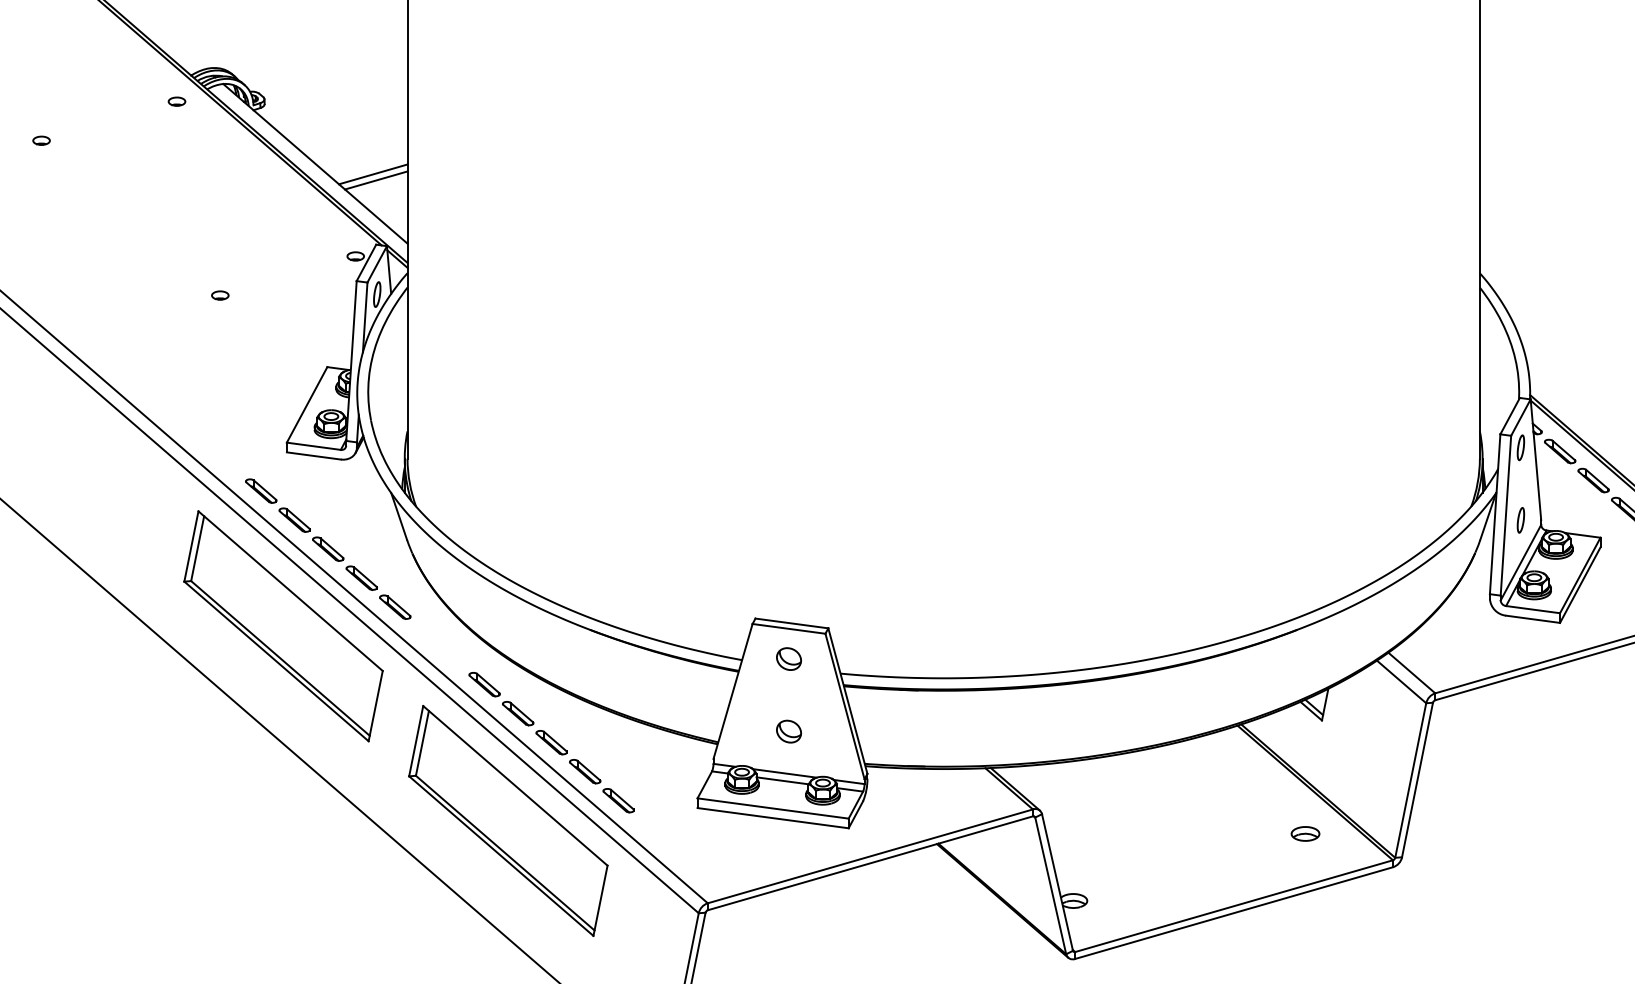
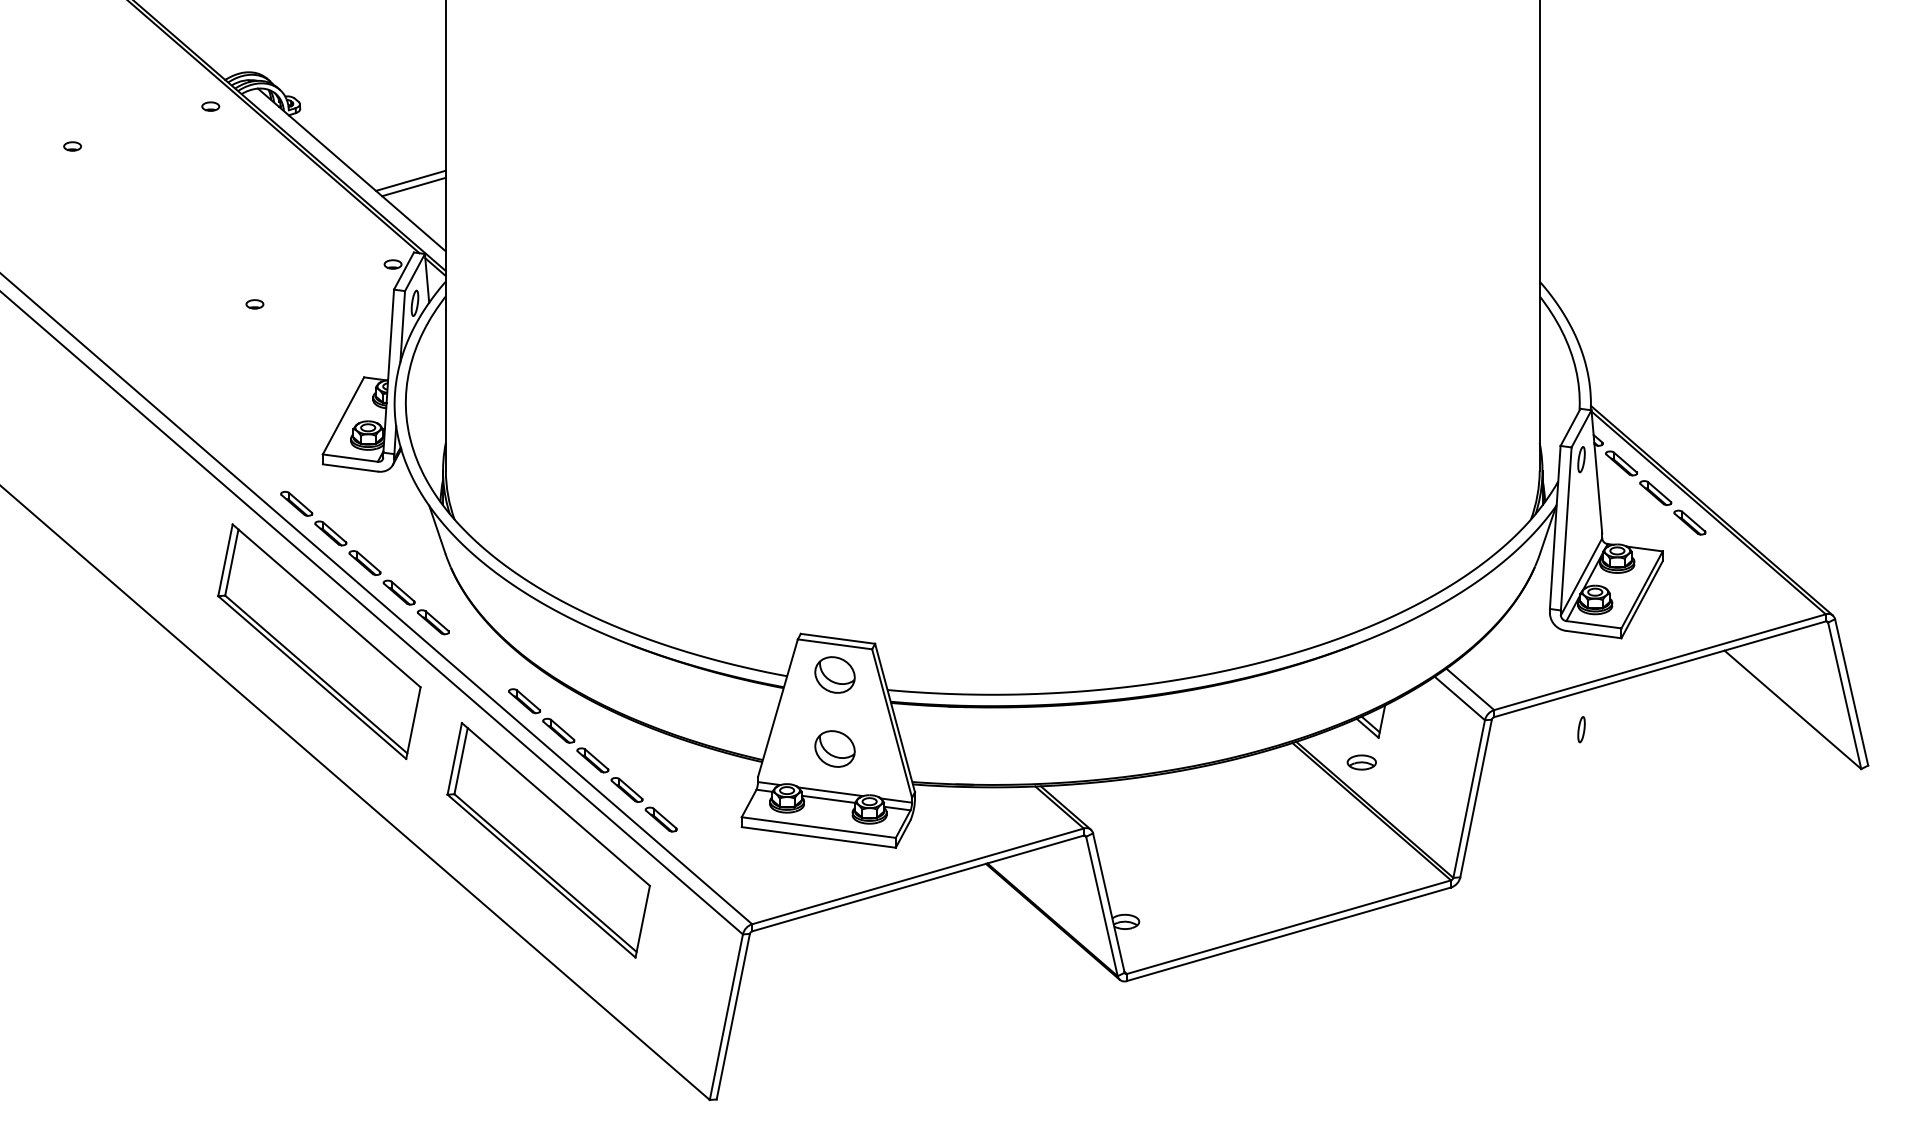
part: (1520, 520) -> (1581, 729), moved
part: (788, 659) -> (834, 675), size x1.6
part: (788, 731) -> (834, 749), size x1.6
part: (1305, 833) -> (1361, 762), moved

